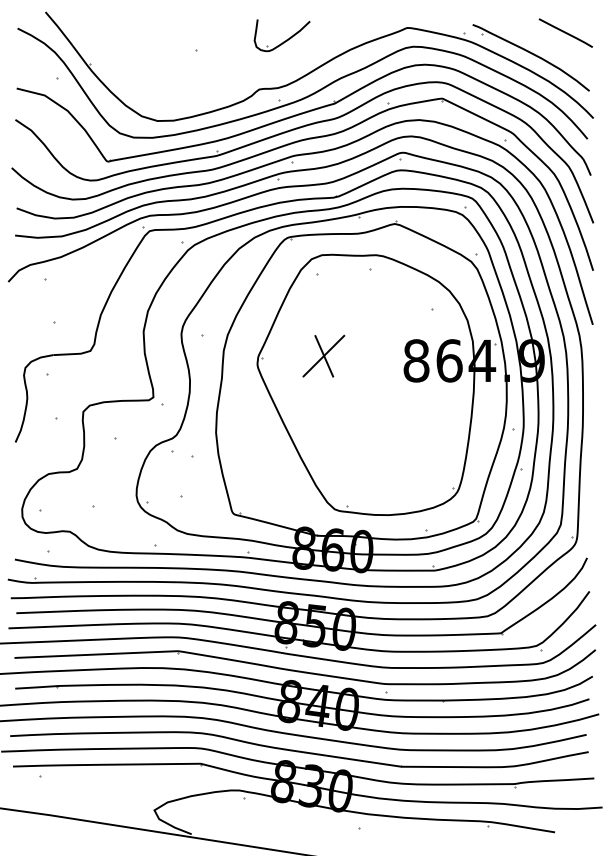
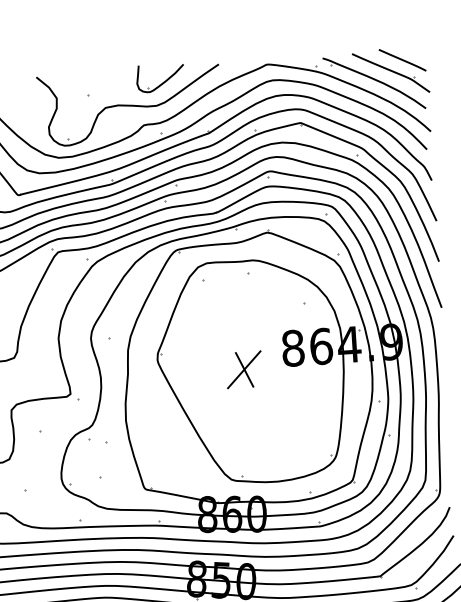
part: (551, 46) -> (391, 72), added
part: (244, 65) -> (129, 105), added
part: (323, 355) -> (243, 369), moved

